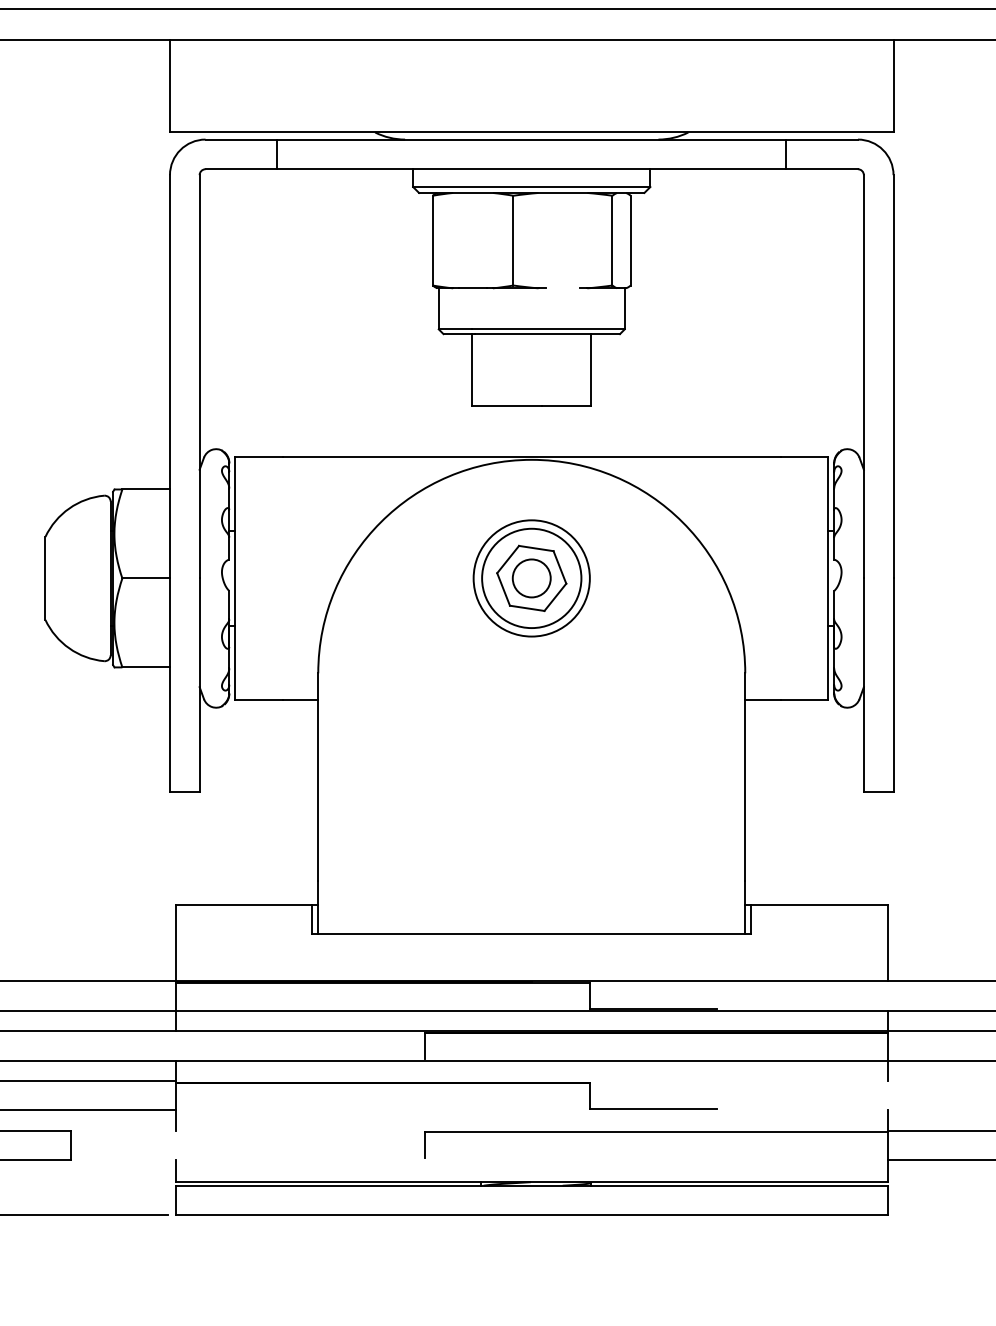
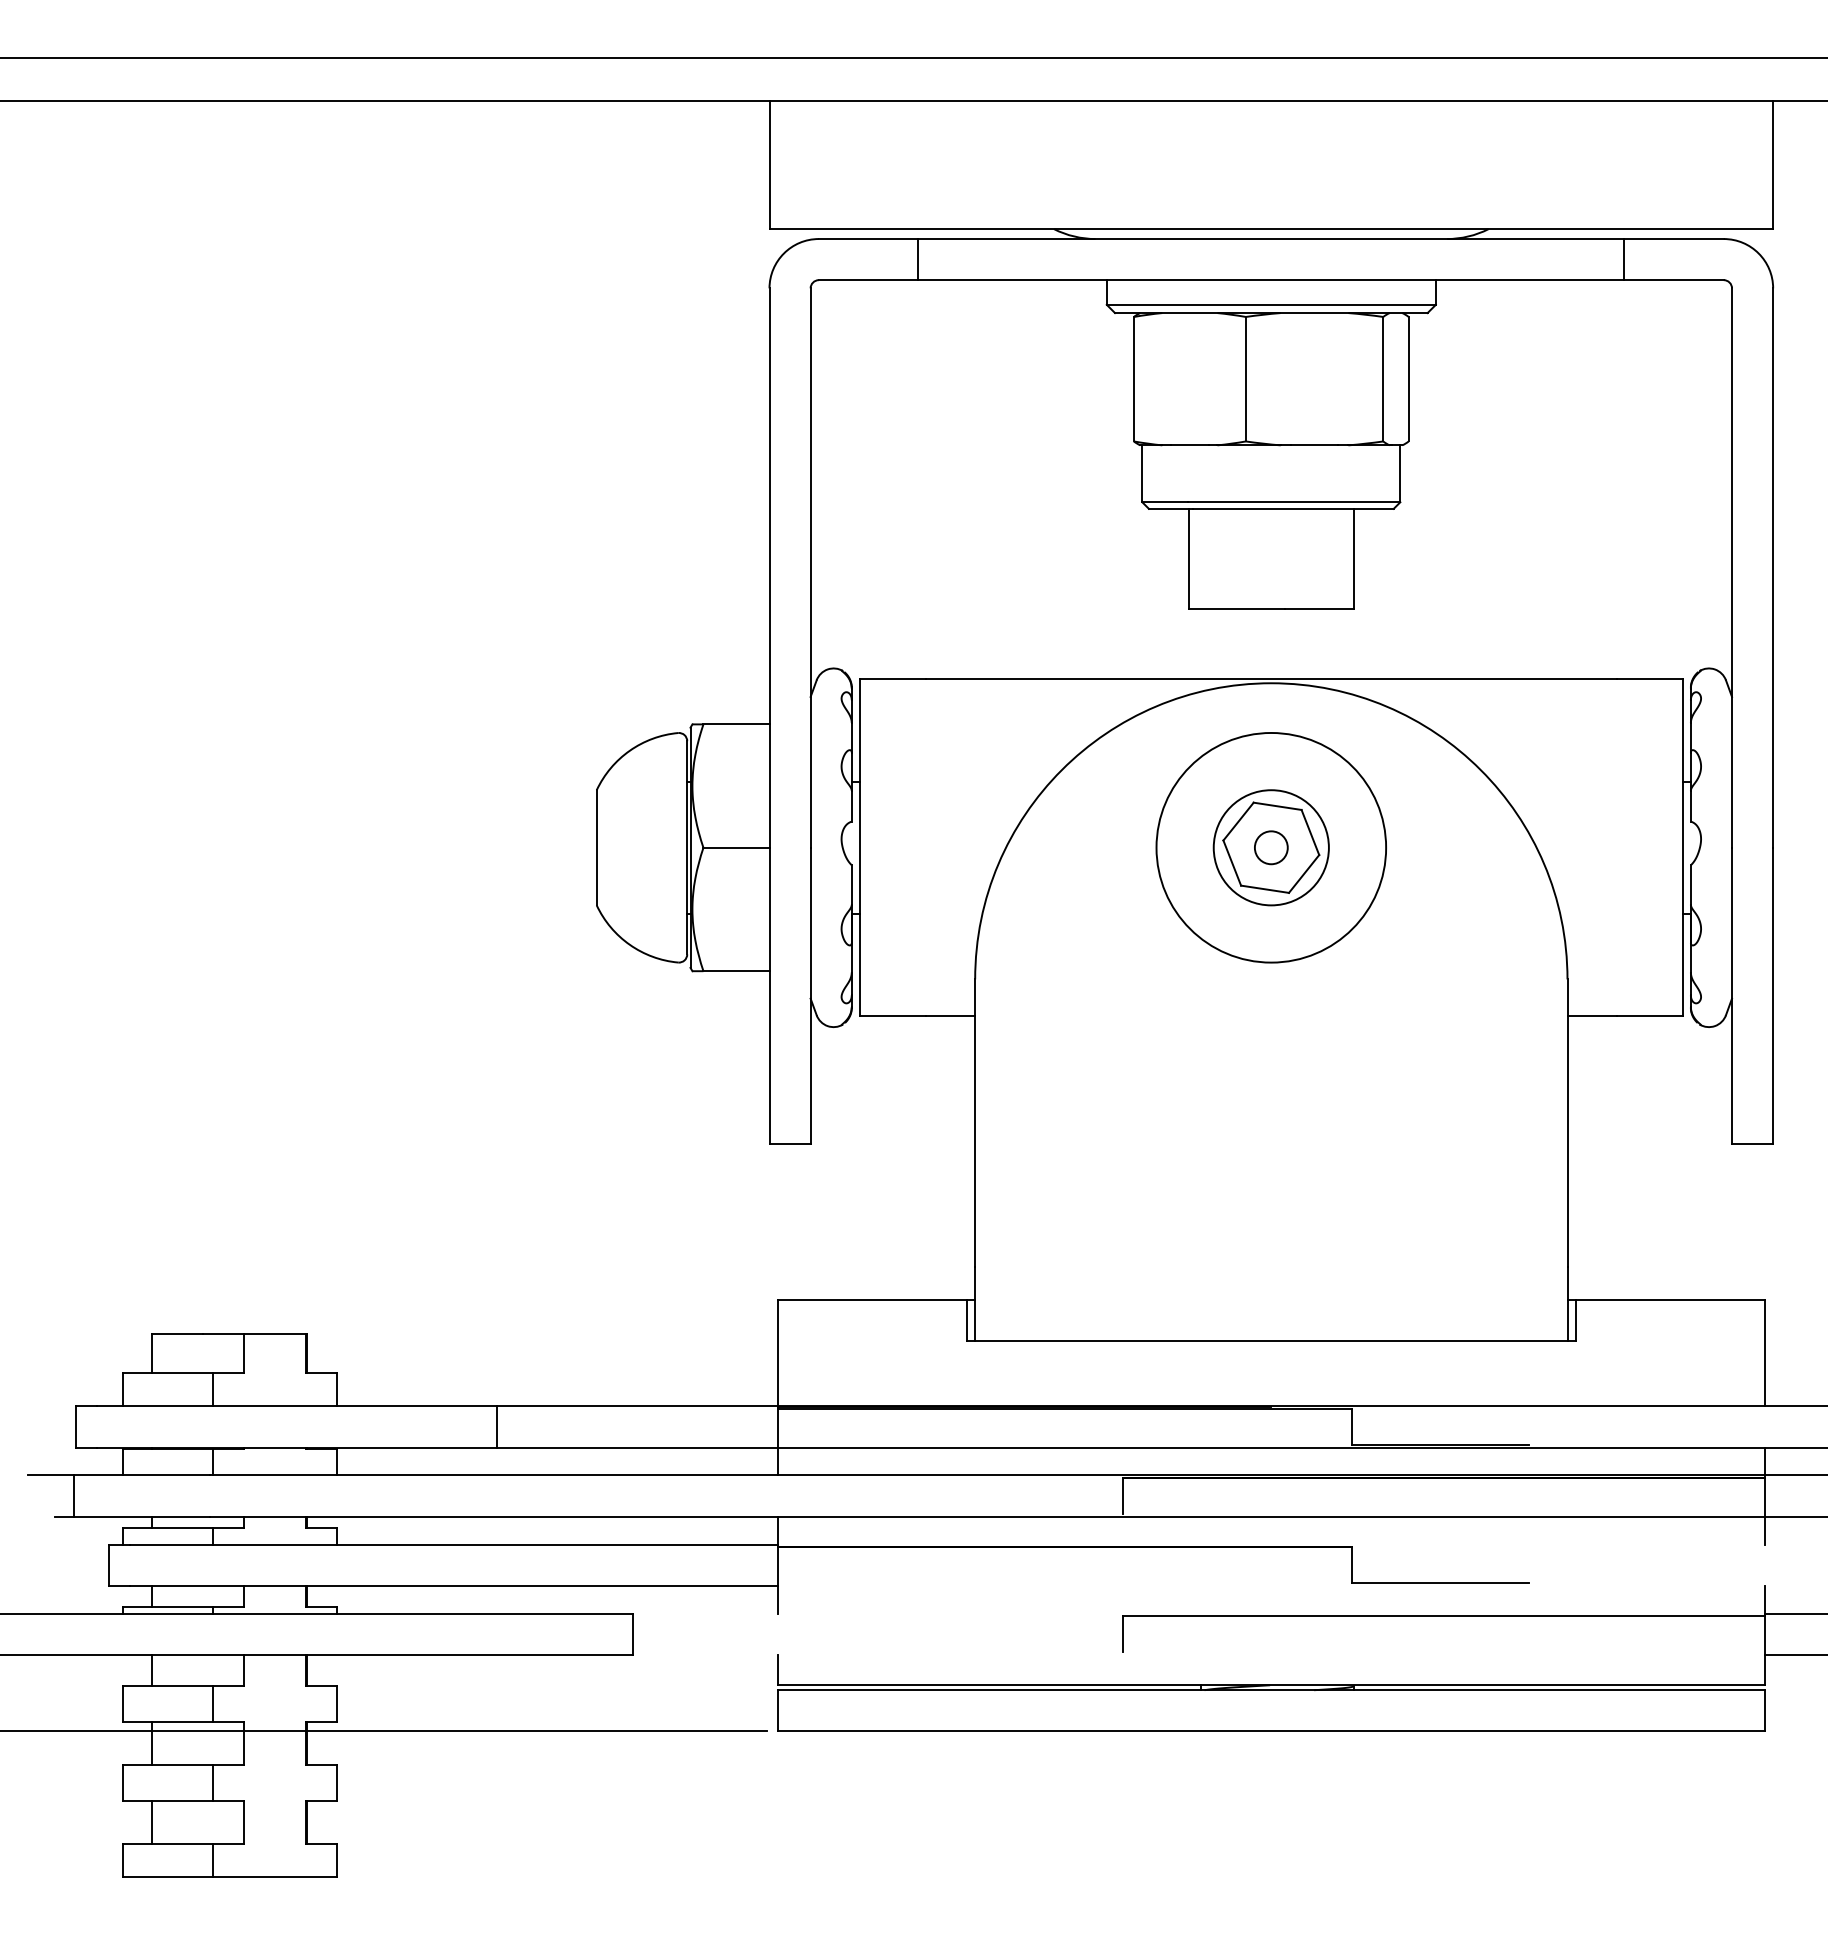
line: (562, 288) -> (1314, 445), added
circle: (531, 578) -> (1270, 847), size x0.62
circle: (531, 578) -> (1270, 847), size x0.71
circle: (531, 578) -> (1271, 847), size x1.67

